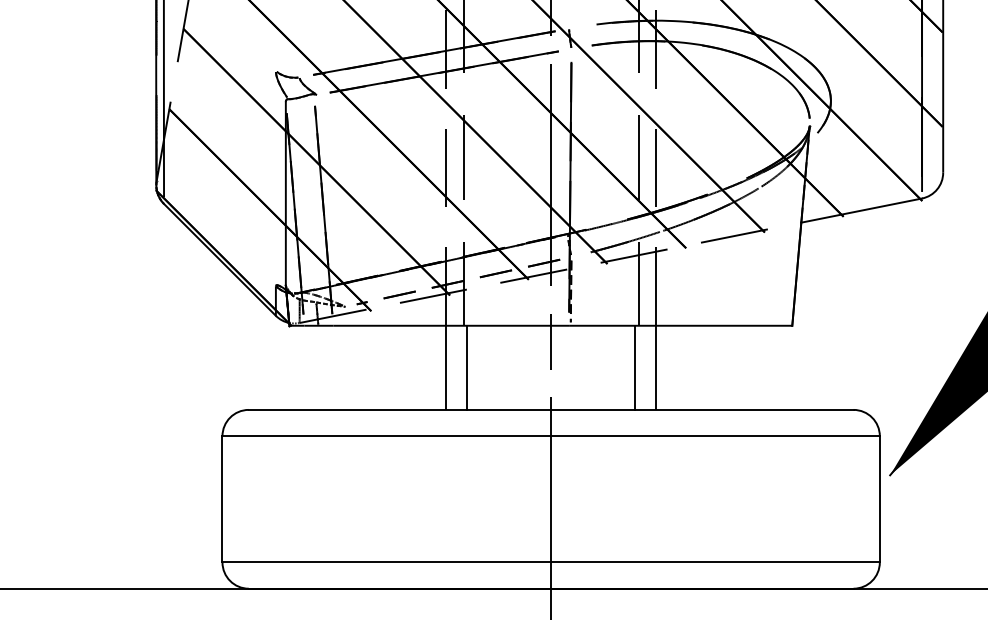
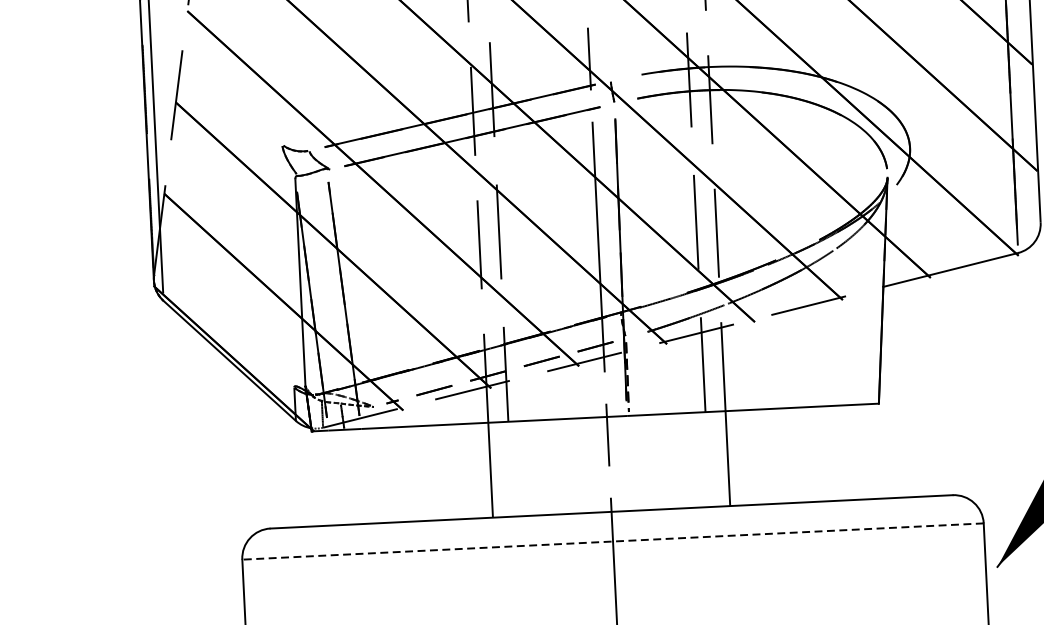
line: (467, 367) -> (514, 468), removed
line: (635, 367) -> (704, 459), removed
line: (551, 436) -> (613, 541), solid -> dashed

